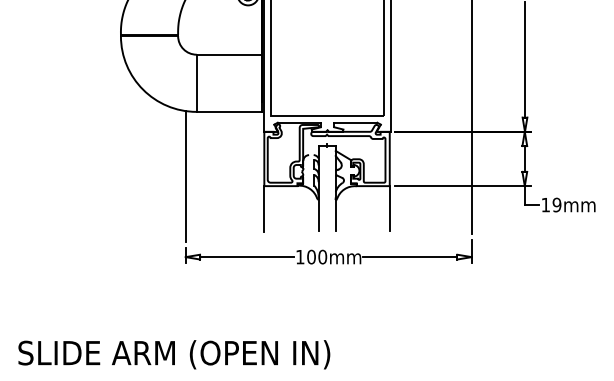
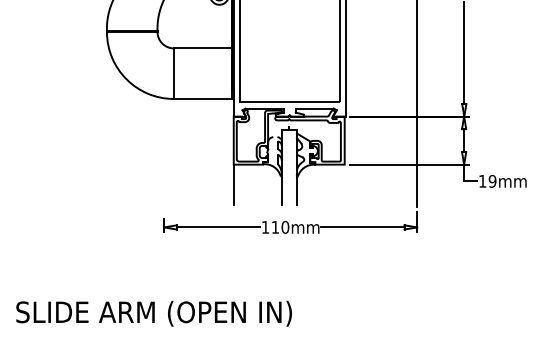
line: (185, 176) -> (164, 156), removed
line: (389, 208) -> (344, 184), removed
text: (311, 256) -> (275, 226), 100mm -> 110mm

